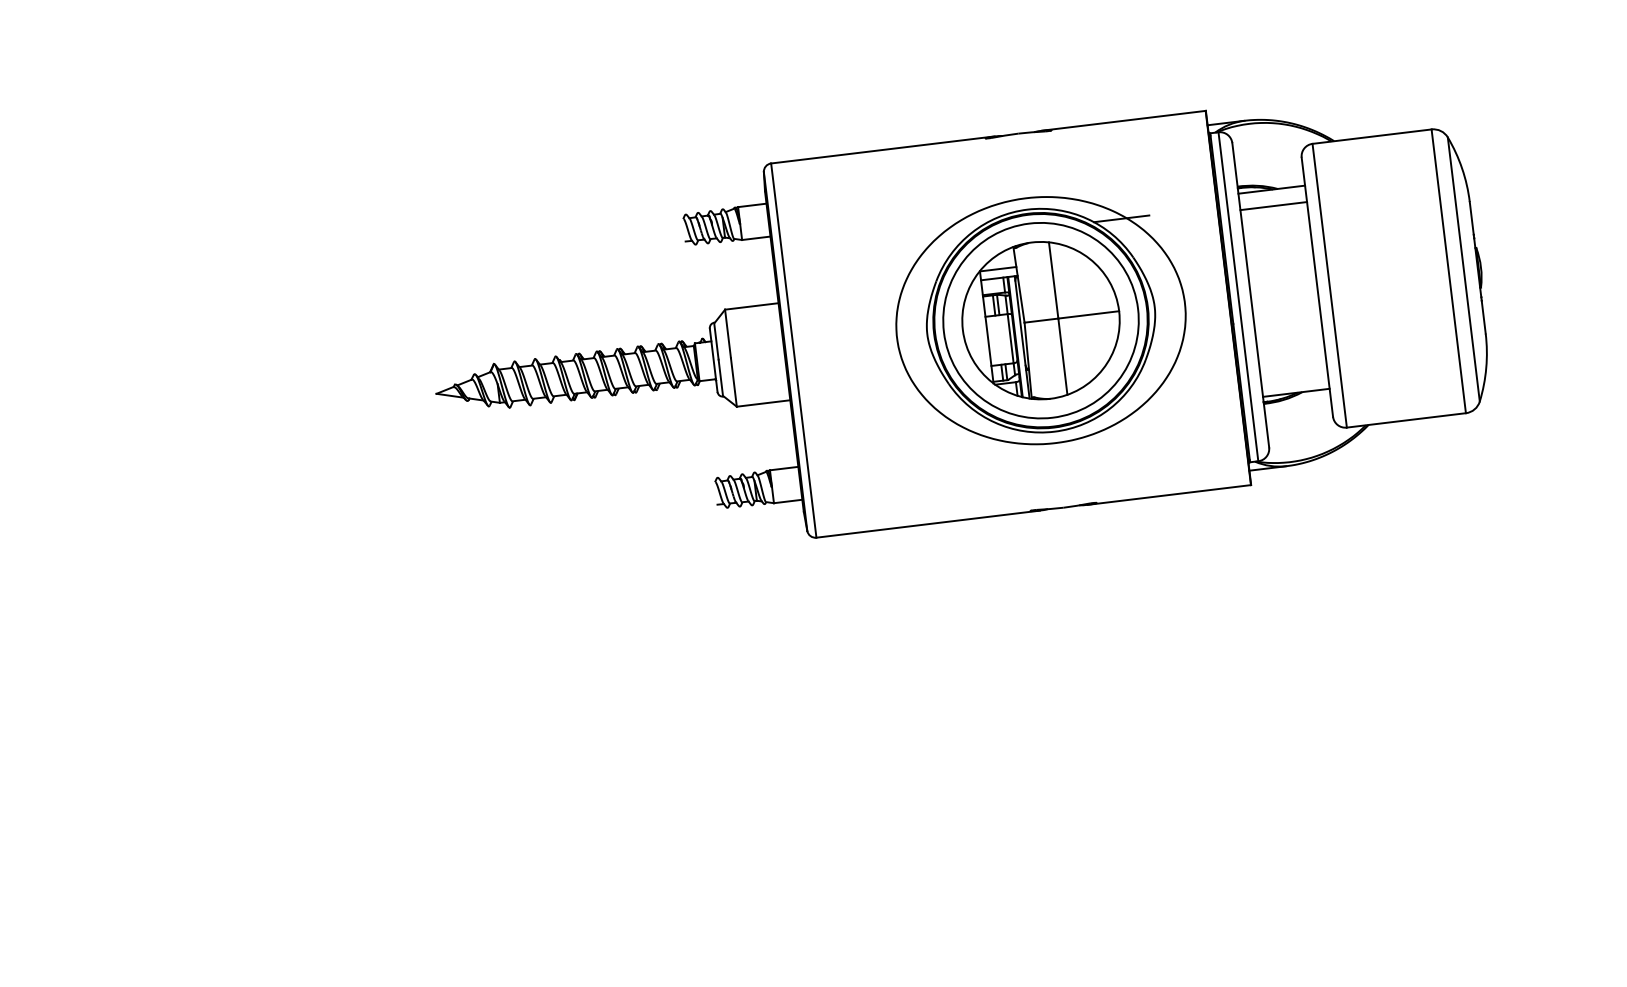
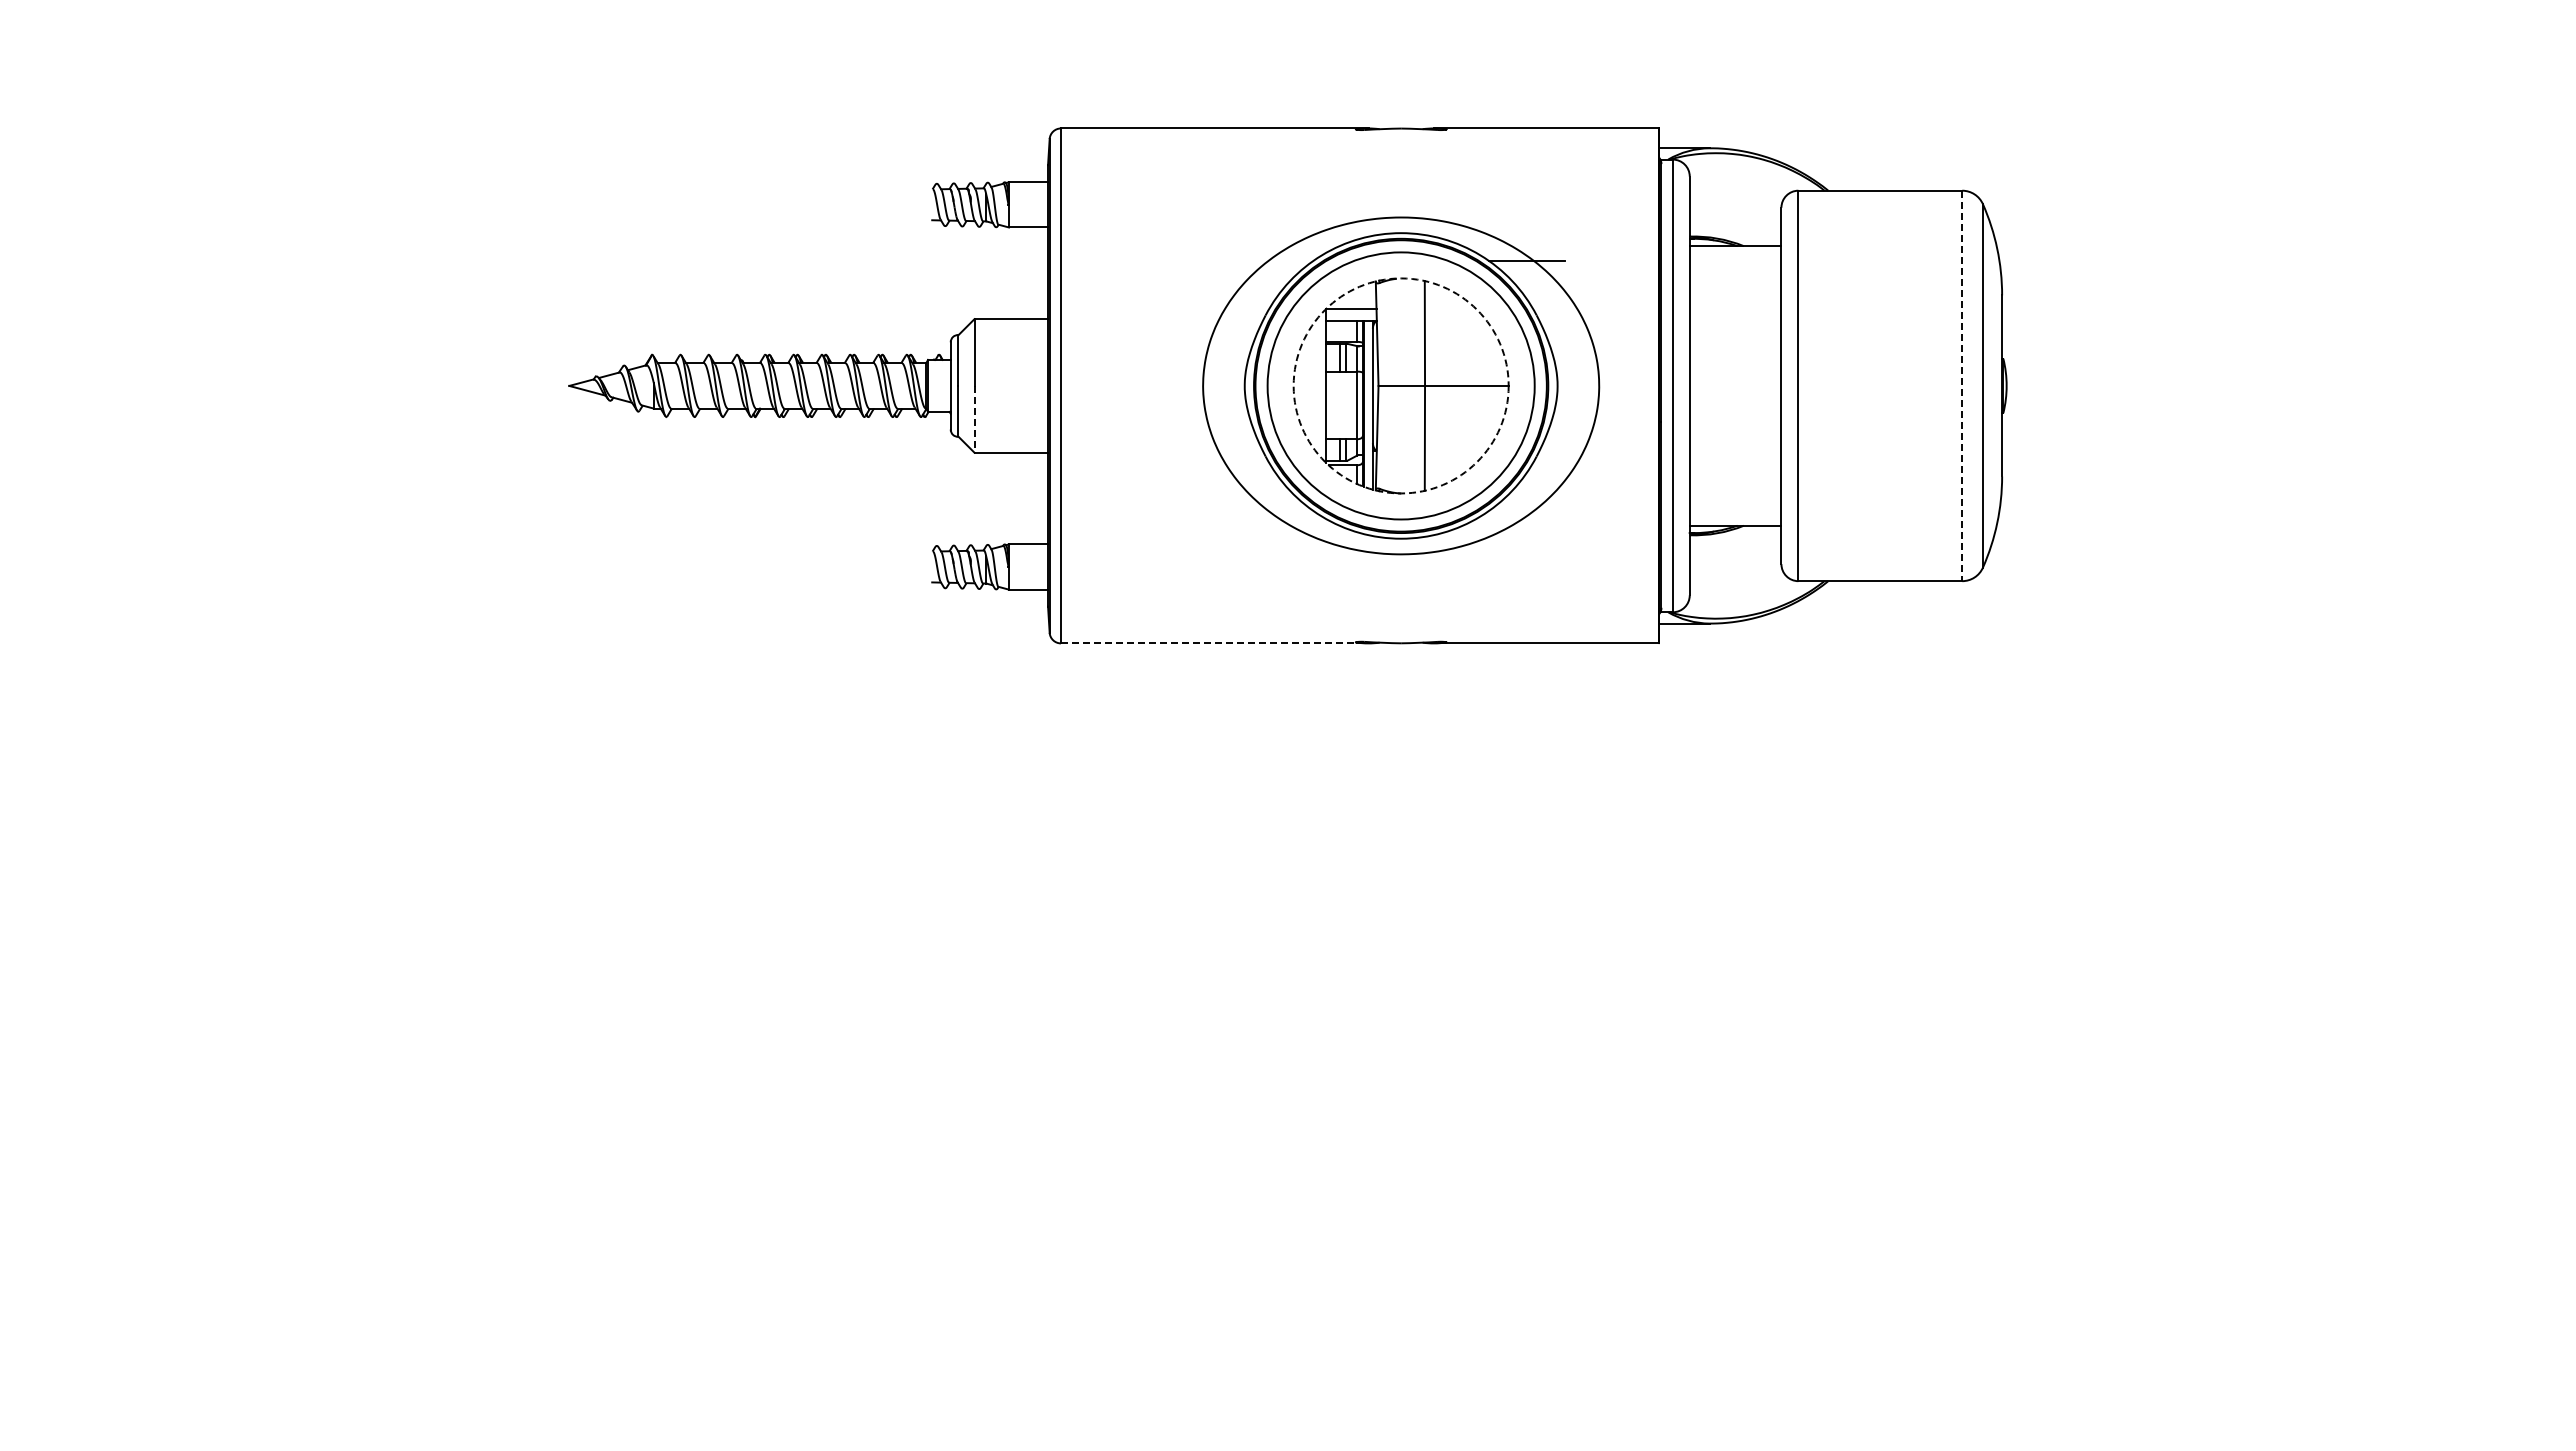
line: (1273, 205) -> (1735, 268), removed
line: (1448, 271) -> (1962, 386), solid -> dashed
circle: (1040, 320) -> (1400, 385), solid -> dashed
line: (733, 382) -> (974, 419), solid -> dashed
line: (928, 524) -> (1214, 643), solid -> dashed

